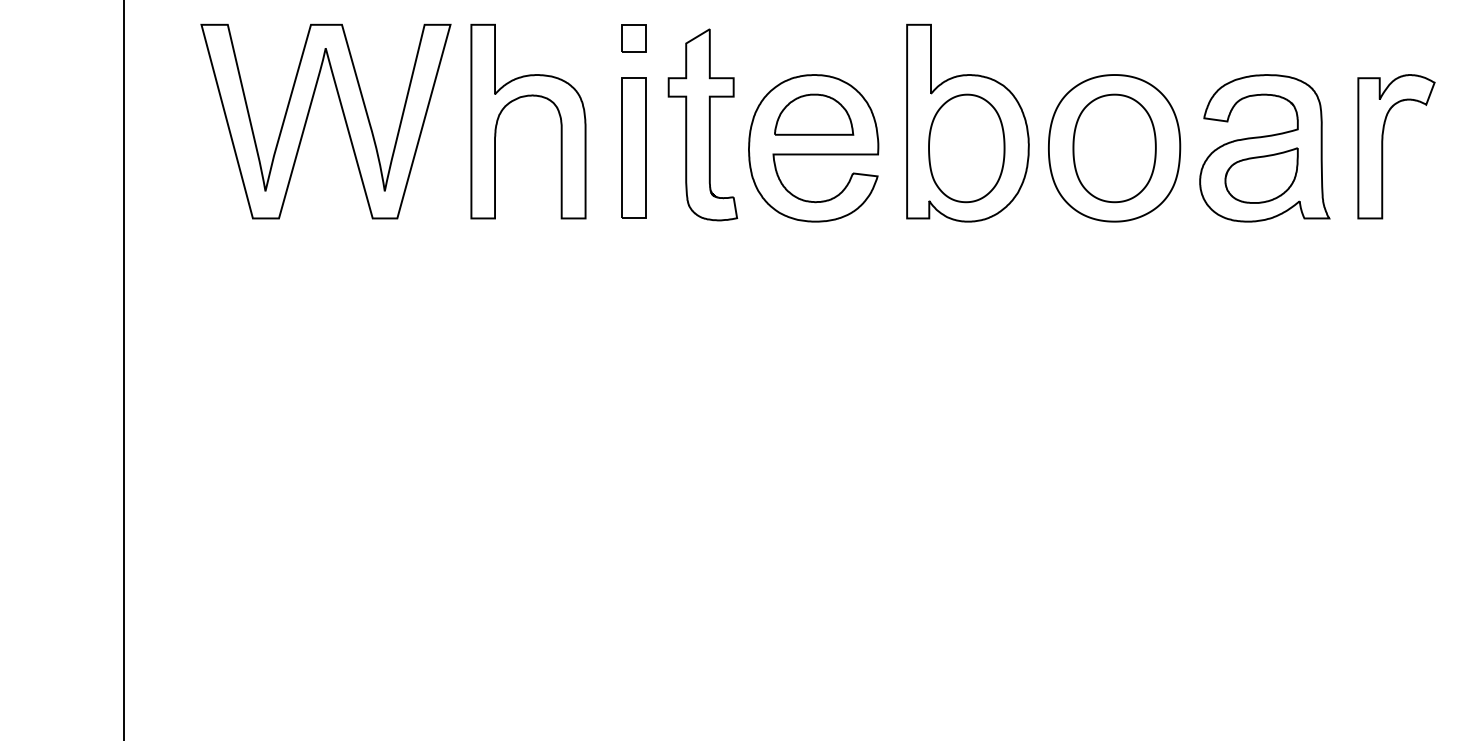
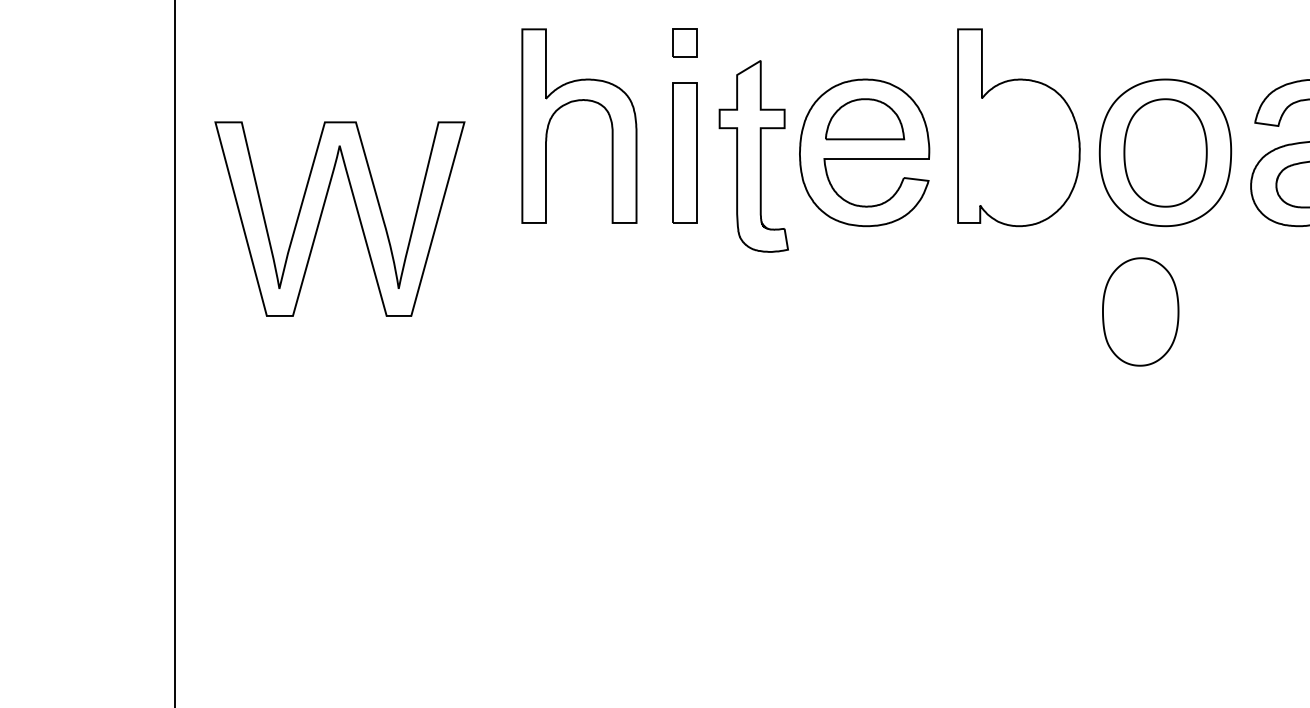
part: (308, 117) -> (322, 215), moved
part: (702, 124) -> (753, 156), moved
part: (966, 148) -> (1140, 312), moved

